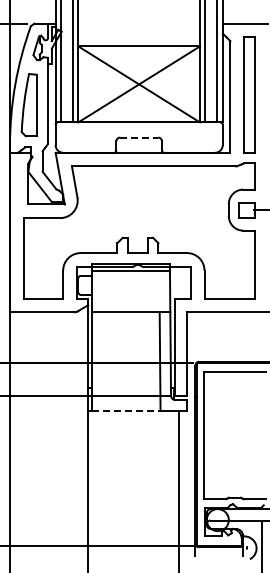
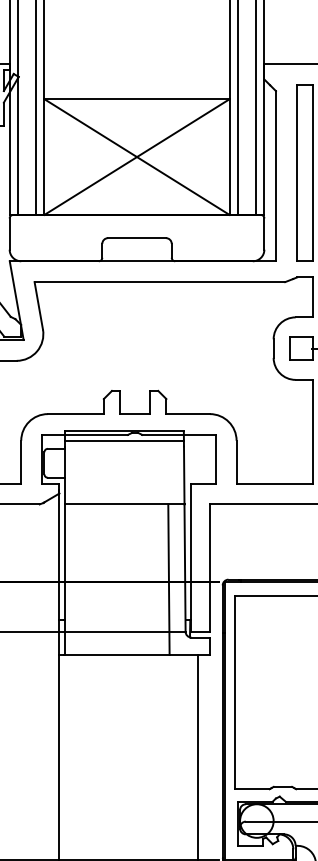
line: (139, 137) -> (137, 237), dashed -> solid
line: (126, 411) -> (117, 655), dashed -> solid

